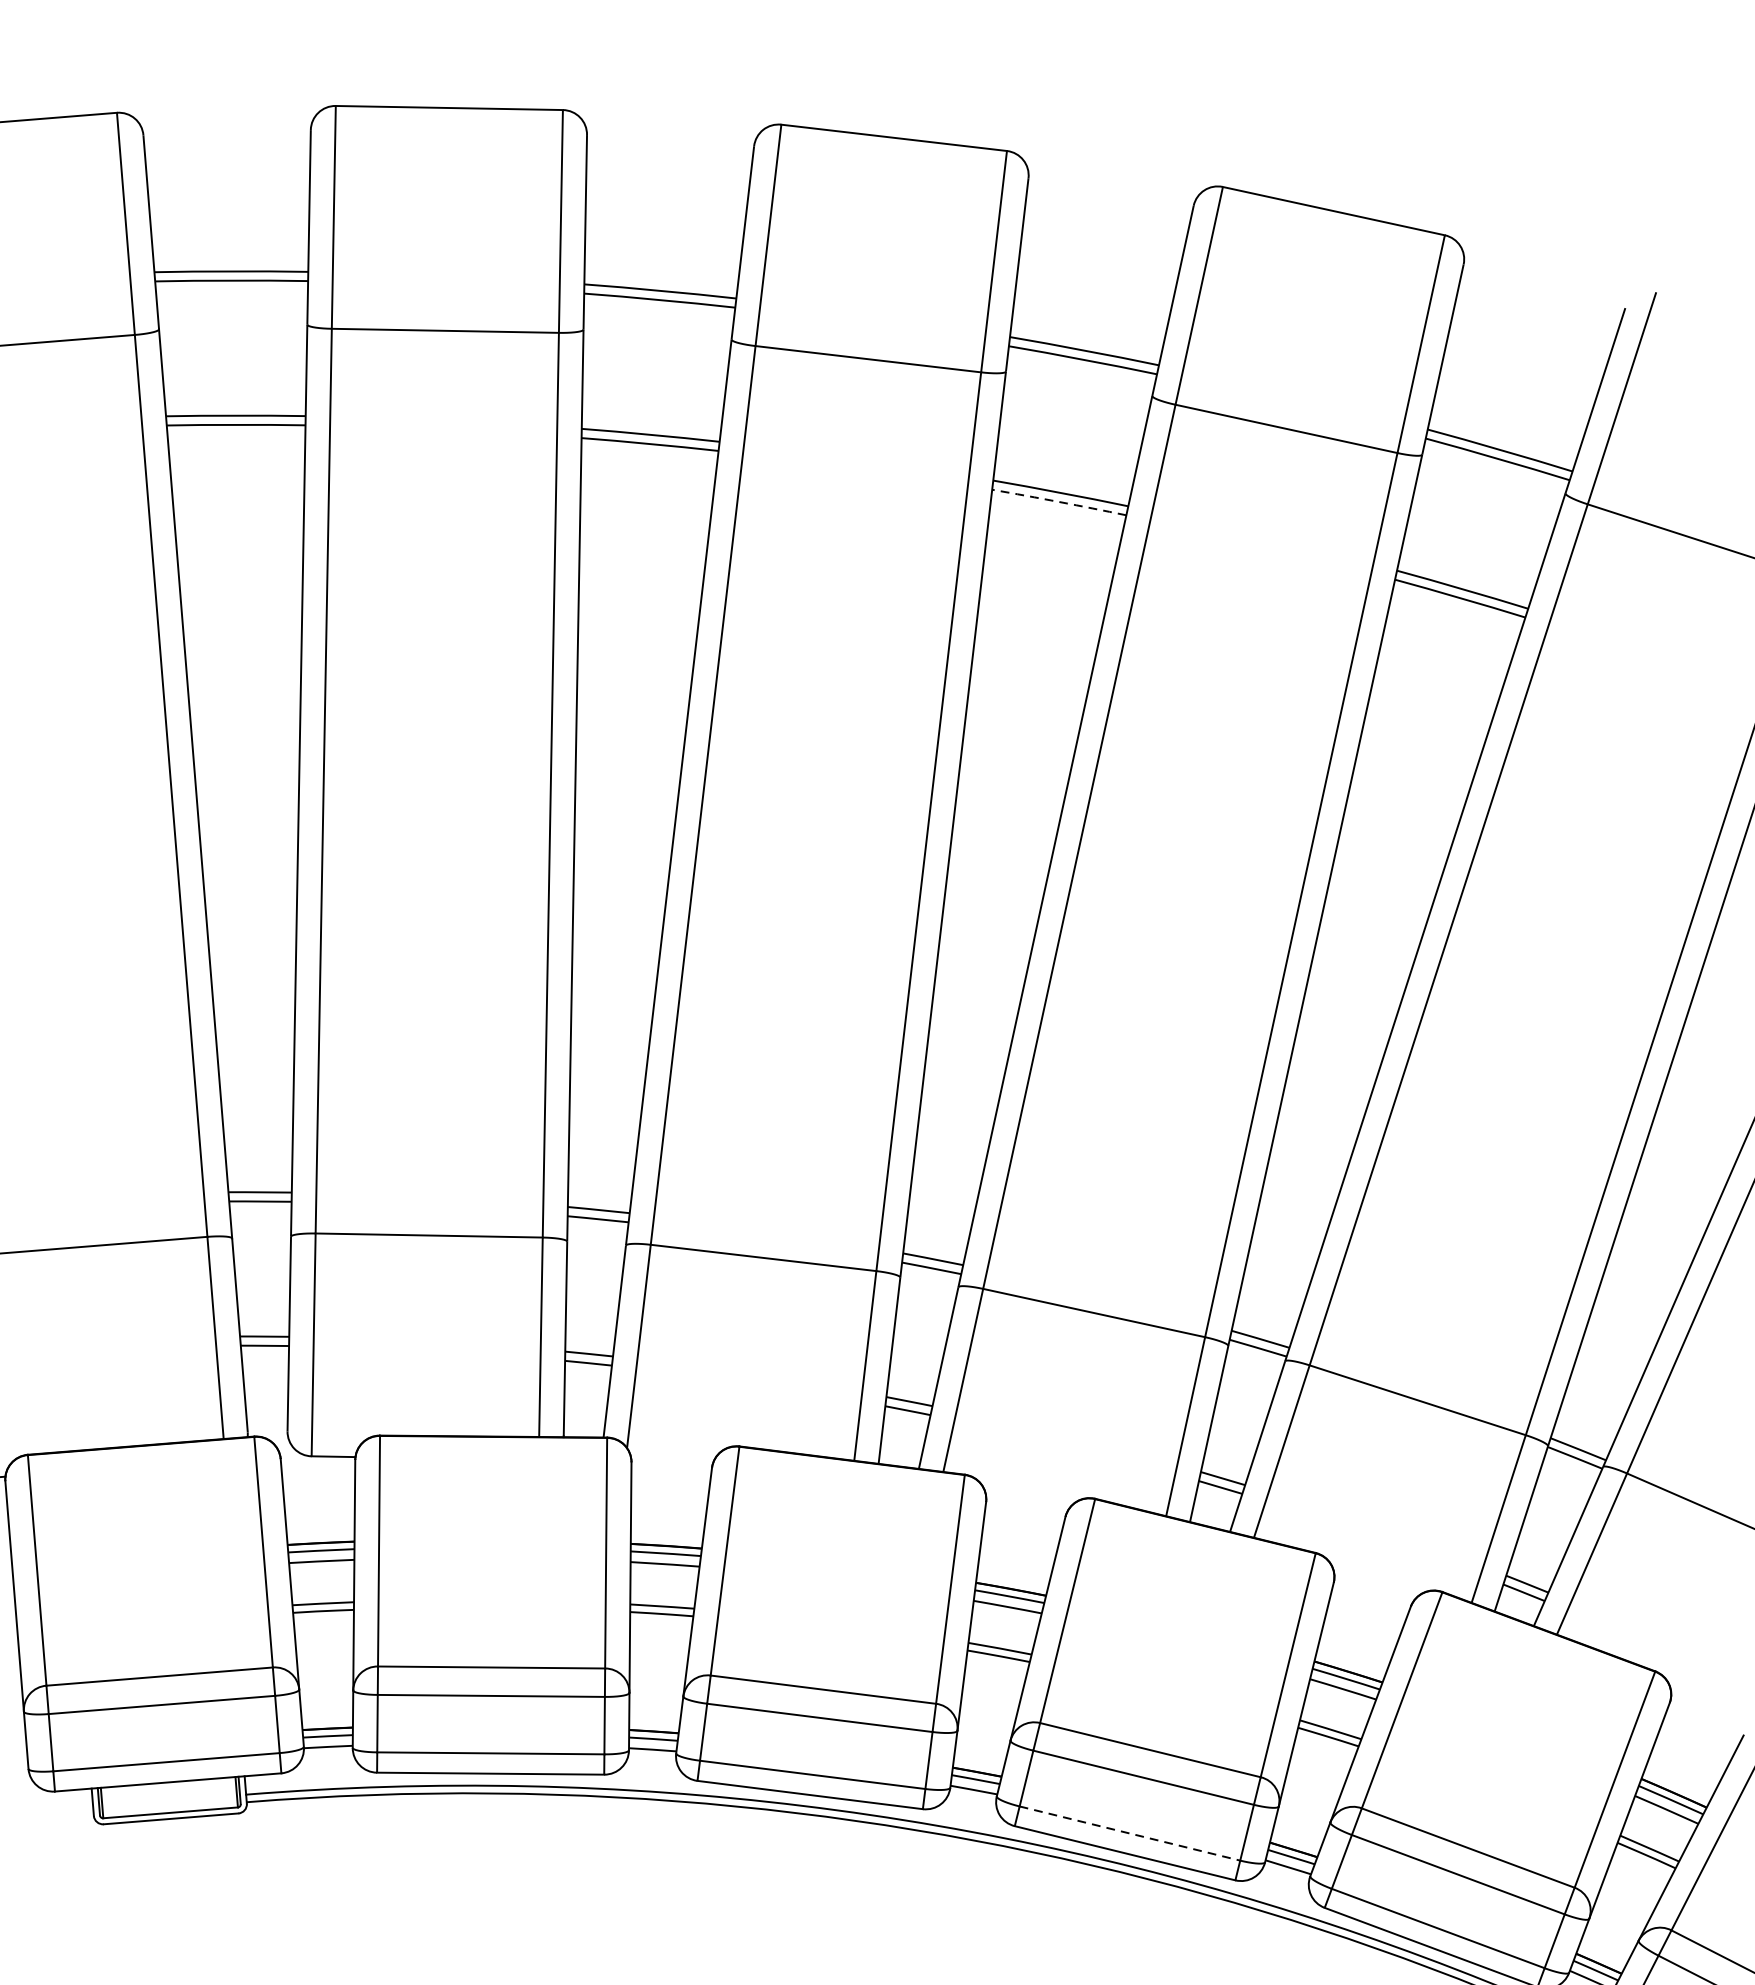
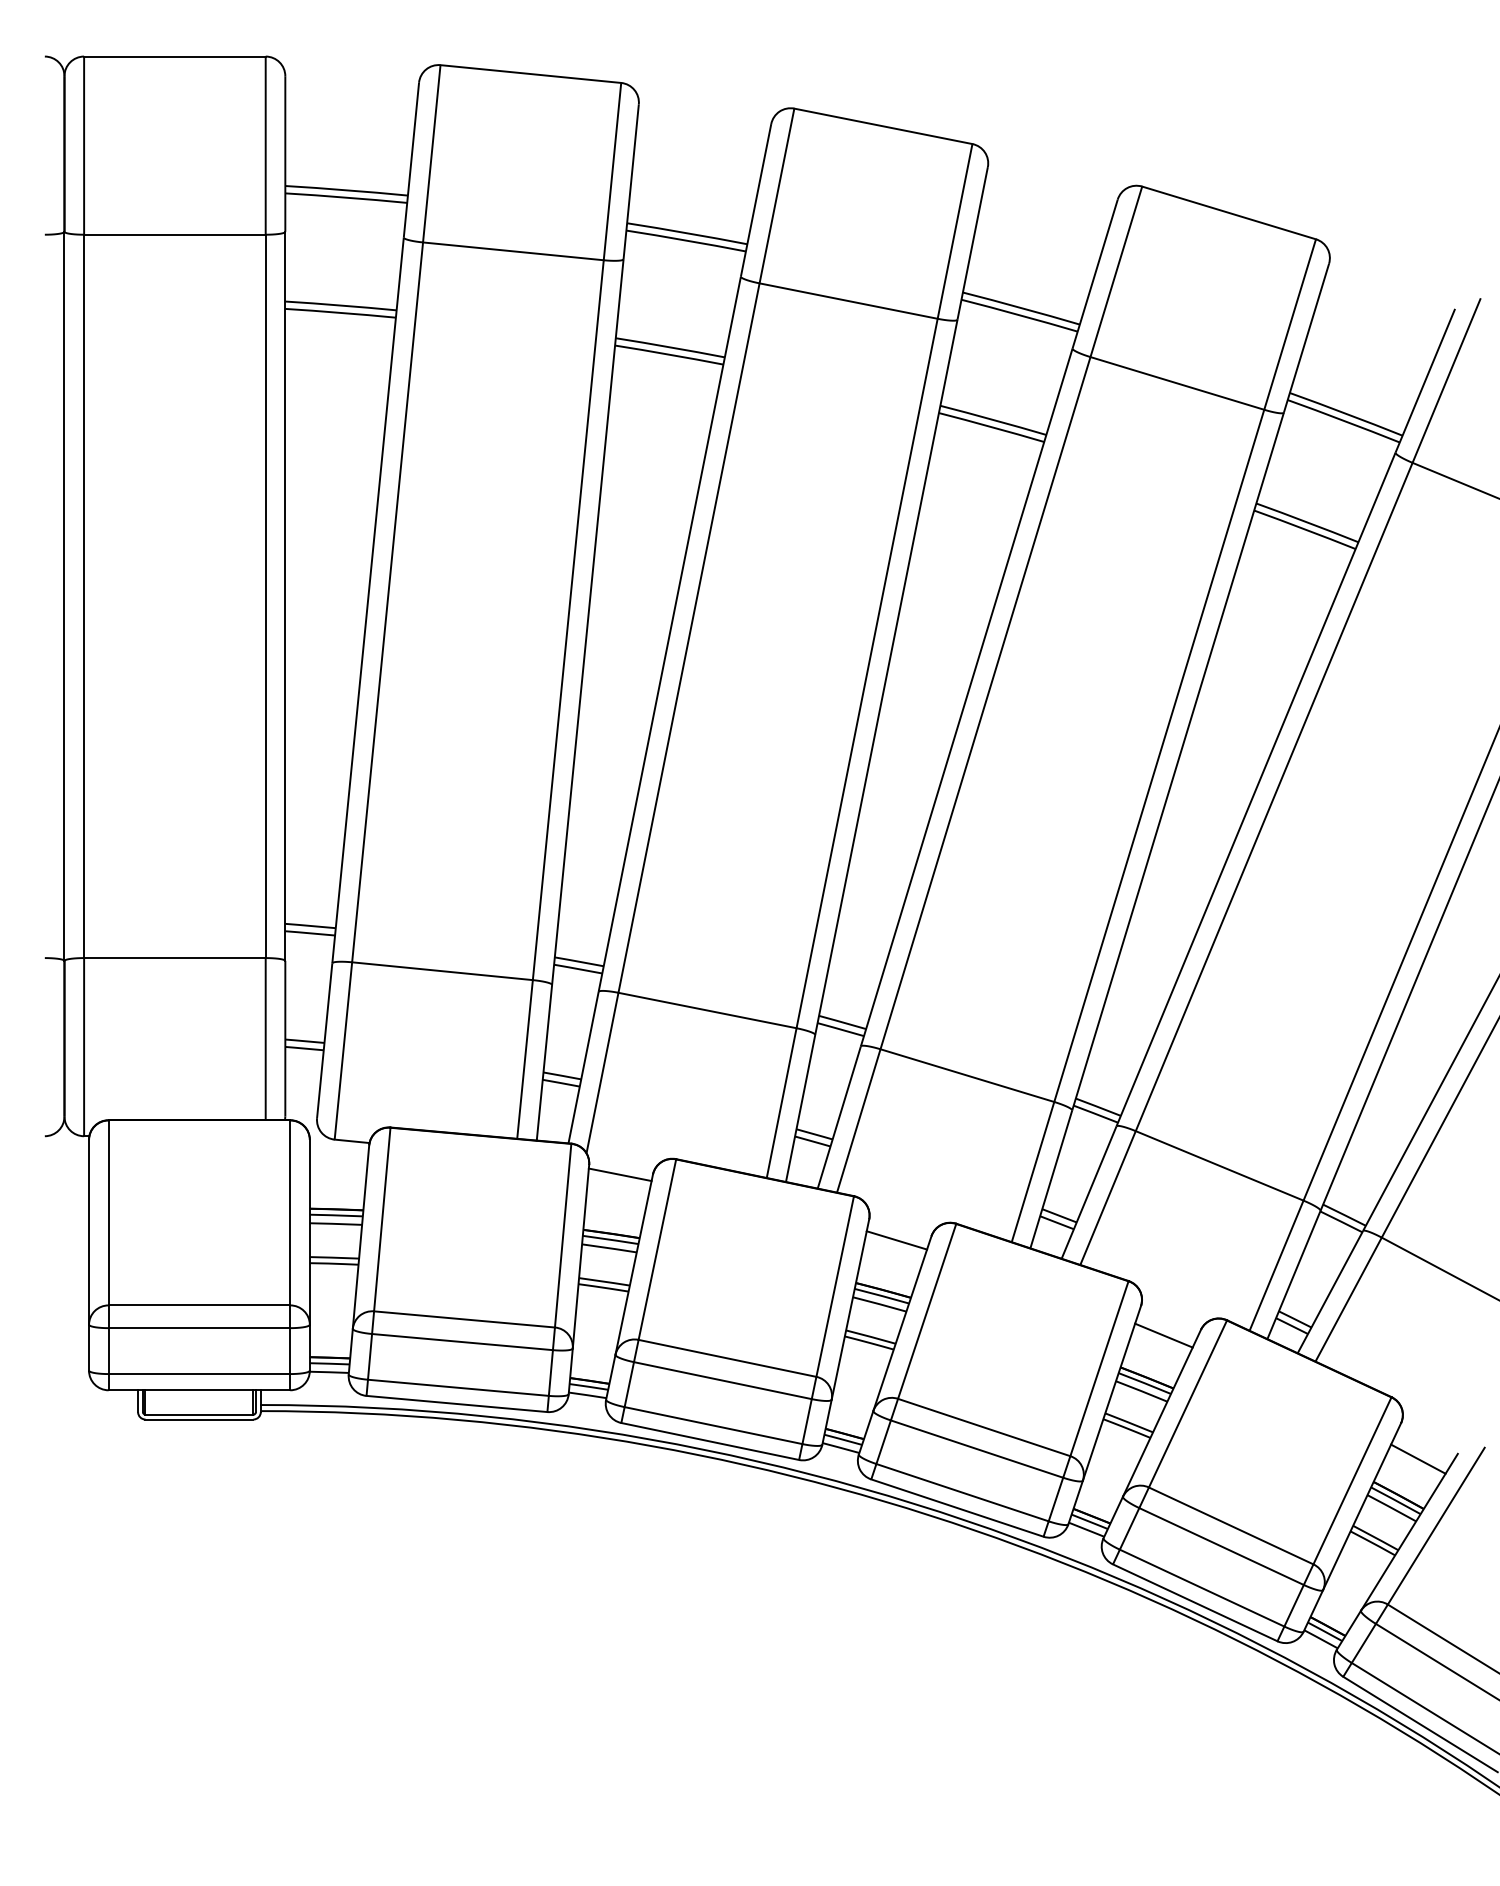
arc: (1059, 502) -> (991, 427), dashed -> solid
line: (670, 1471) -> (619, 1174), added
line: (1022, 1525) -> (896, 1240), added
line: (1364, 1617) -> (1163, 1335), added
line: (1695, 1745) -> (1418, 1458), added
line: (1129, 1833) -> (962, 1492), dashed -> solid

